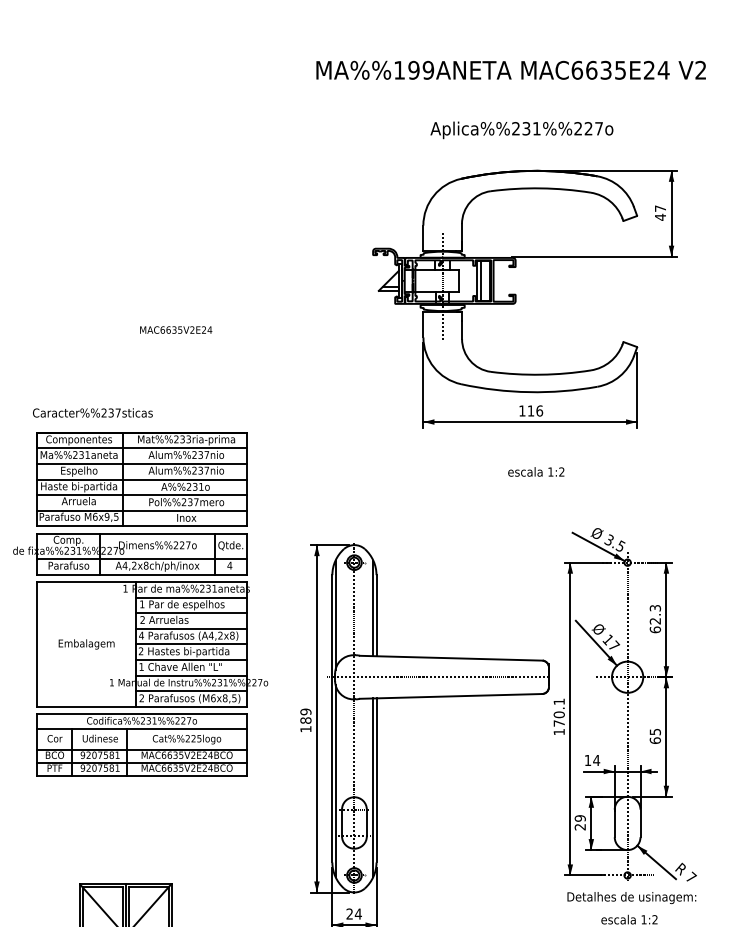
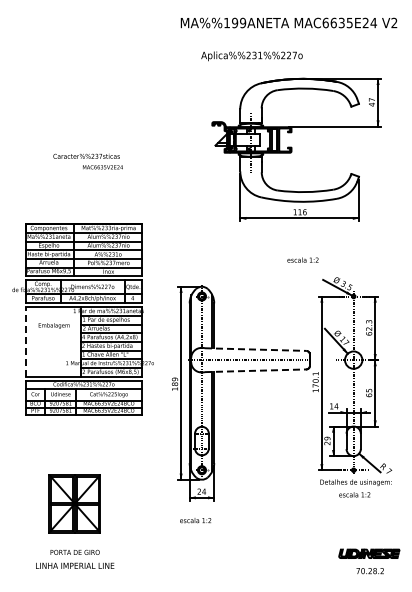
text: (521, 130) -> (251, 56), moved
text: (92, 411) -> (86, 155), moved
text: (535, 470) -> (302, 259), moved
line: (36, 643) -> (25, 341), solid -> dashed
text: (85, 643) -> (53, 325), moved
line: (450, 658) -> (255, 349), solid -> dashed
line: (450, 695) -> (255, 370), solid -> dashed

